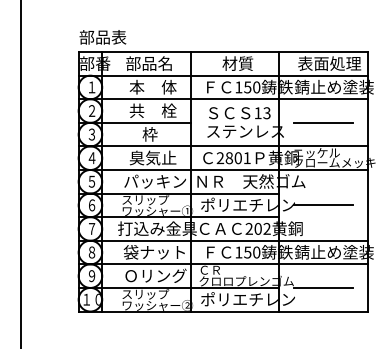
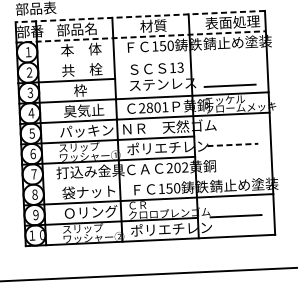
line: (222, 52) -> (139, 16), solid -> dashed
line: (223, 75) -> (141, 36), solid -> dashed
line: (222, 99) -> (141, 57), removed
line: (323, 122) -> (230, 85), moved
line: (323, 205) -> (232, 145), solid -> dashed
line: (222, 240) -> (147, 179), removed

